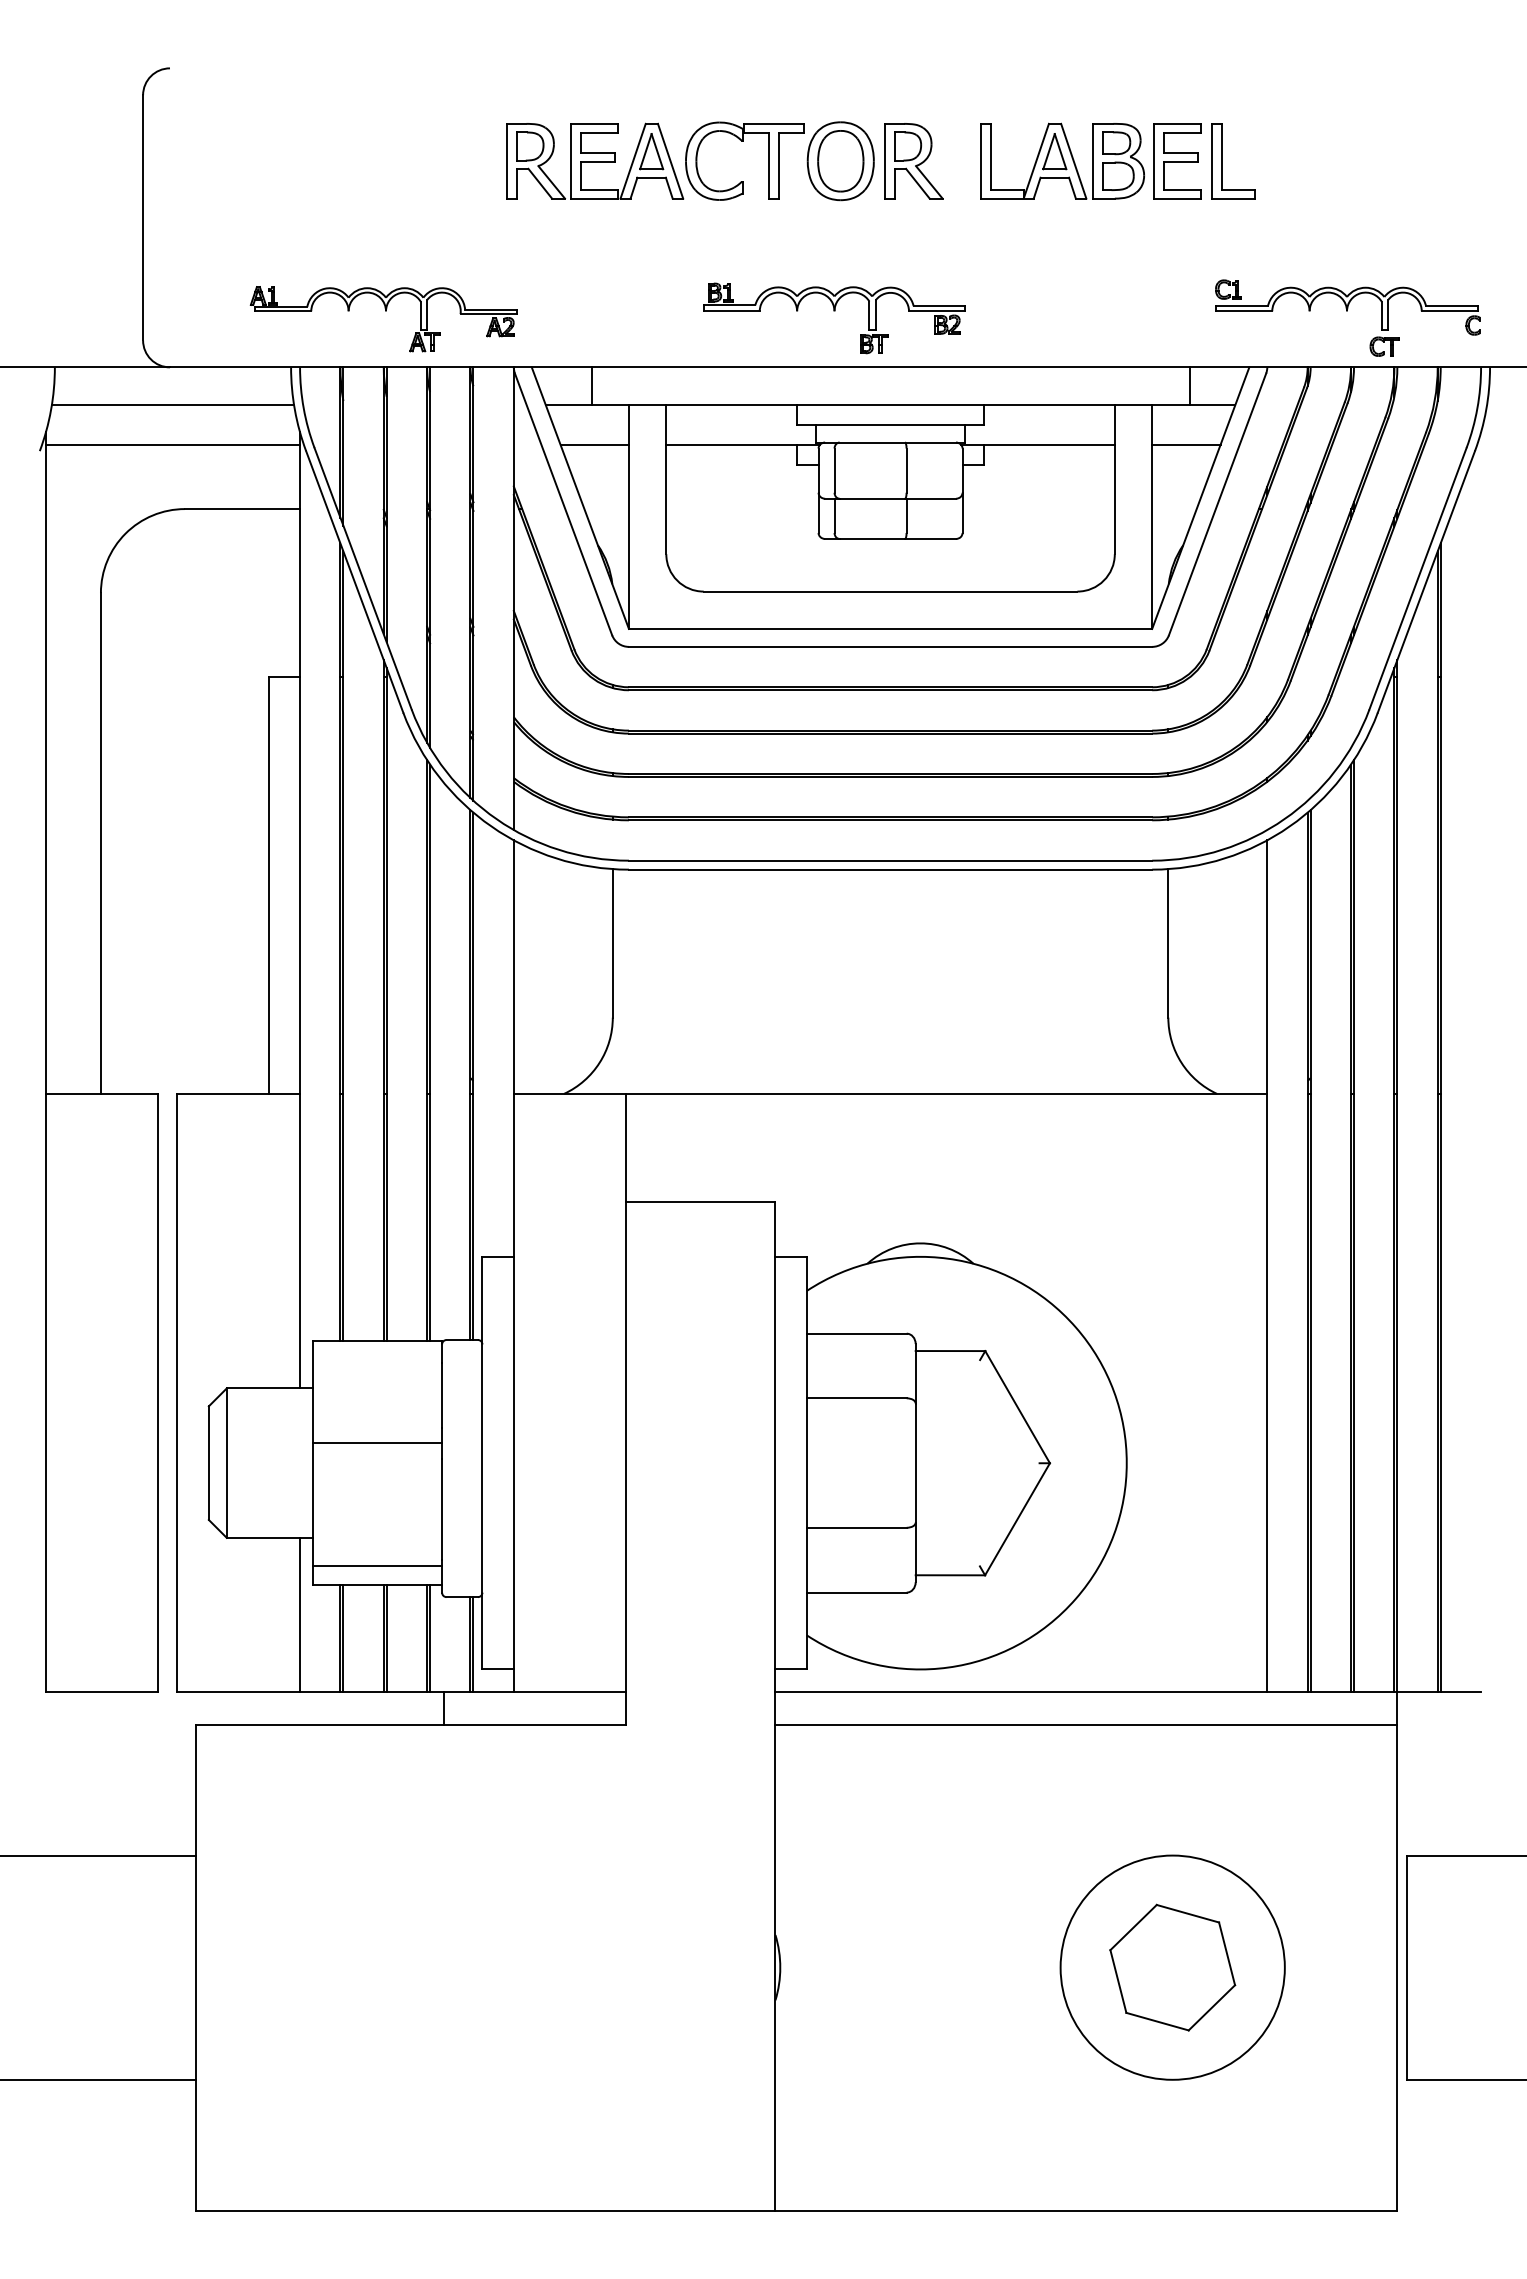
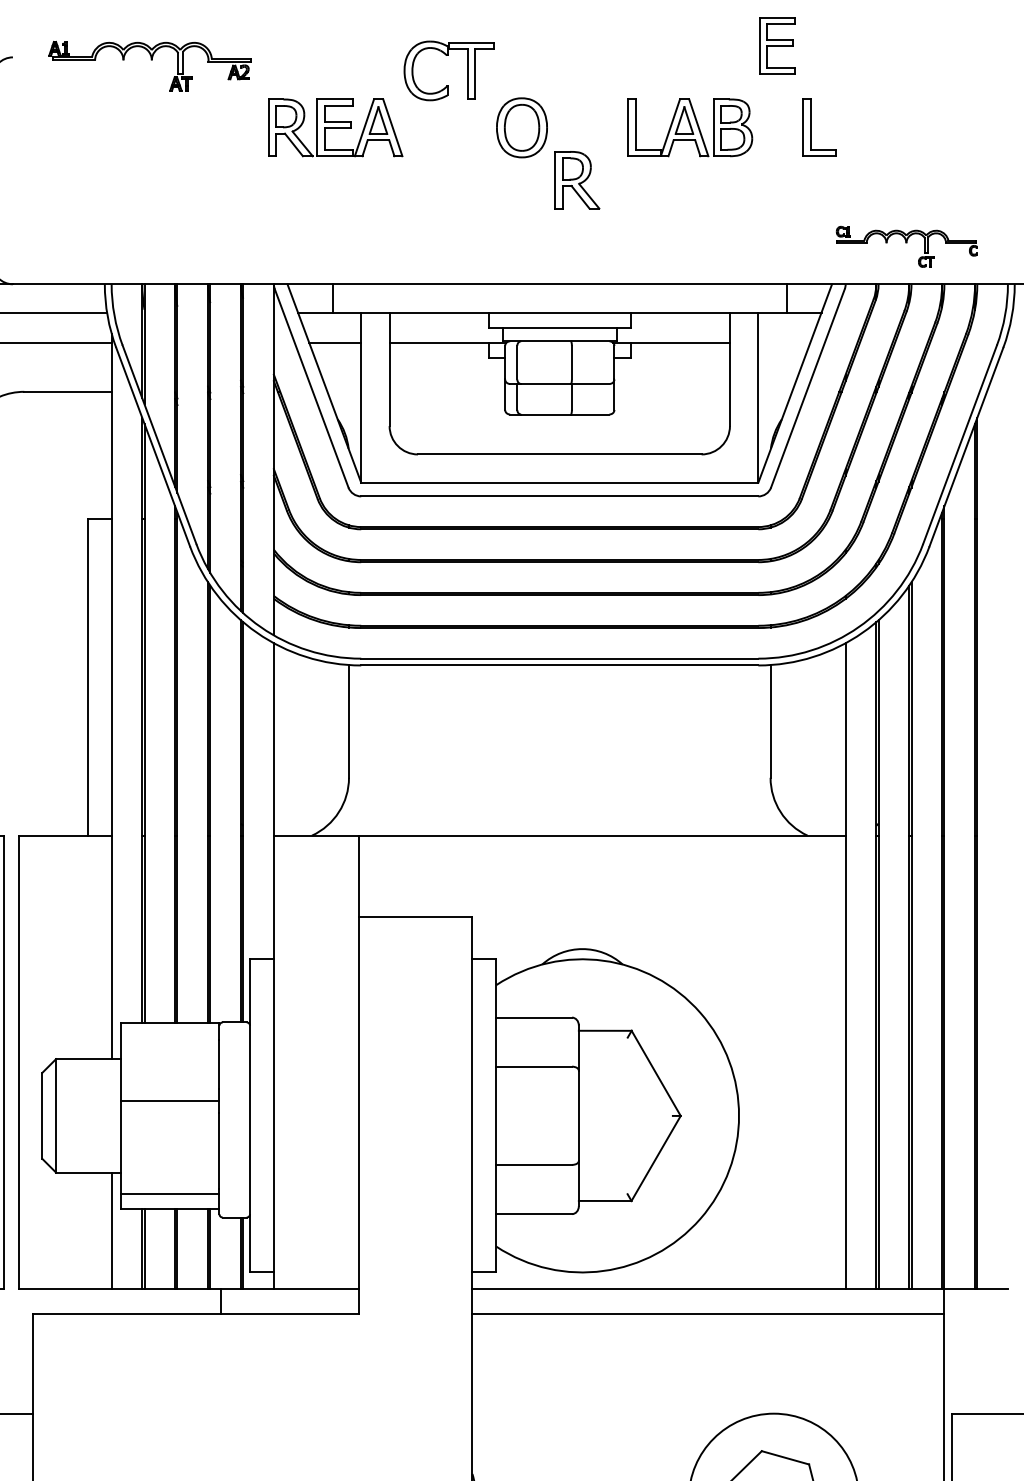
part: (743, 141) -> (448, 55), moved
part: (913, 161) -> (577, 180), moved
part: (1177, 161) -> (777, 46), moved
part: (385, 311) -> (151, 60), moved
part: (834, 311) -> (517, 241), removed
part: (1347, 317) -> (906, 246), size x0.7
line: (1186, 444) -> (784, 342), removed

